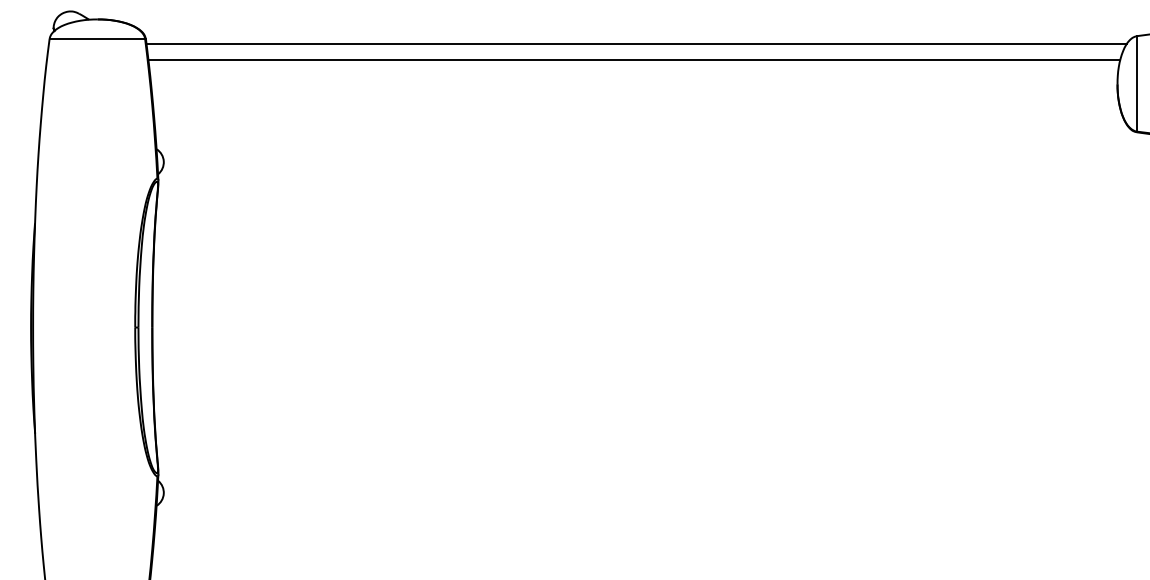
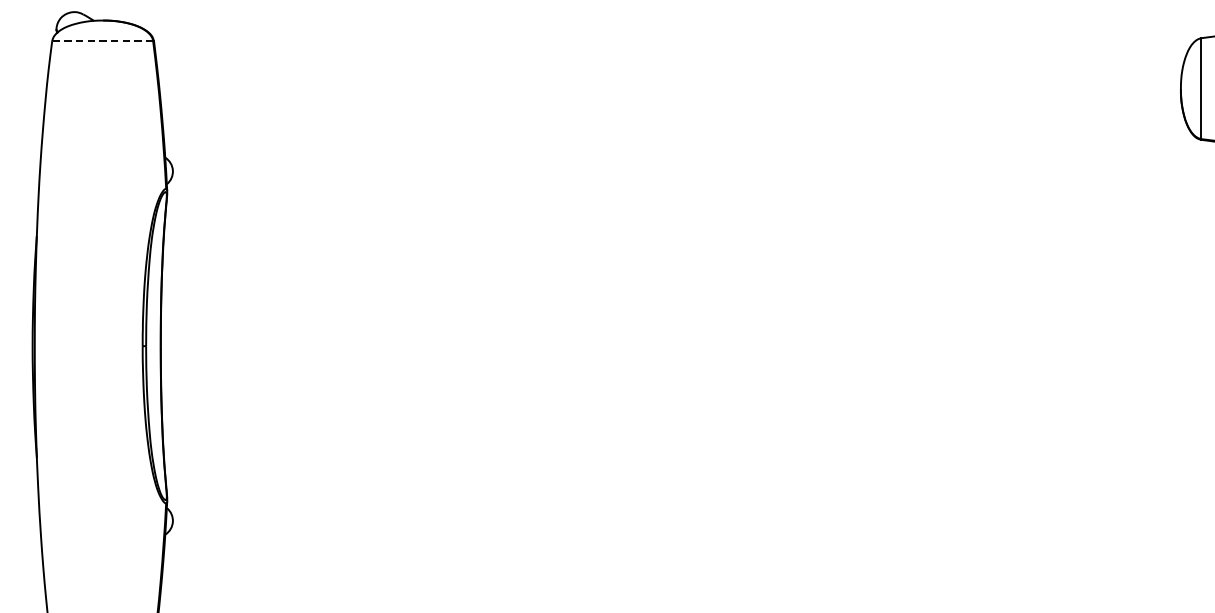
line: (97, 38) -> (102, 40), solid -> dashed
line: (636, 43) -> (672, 45), removed
line: (634, 59) -> (670, 62), removed

